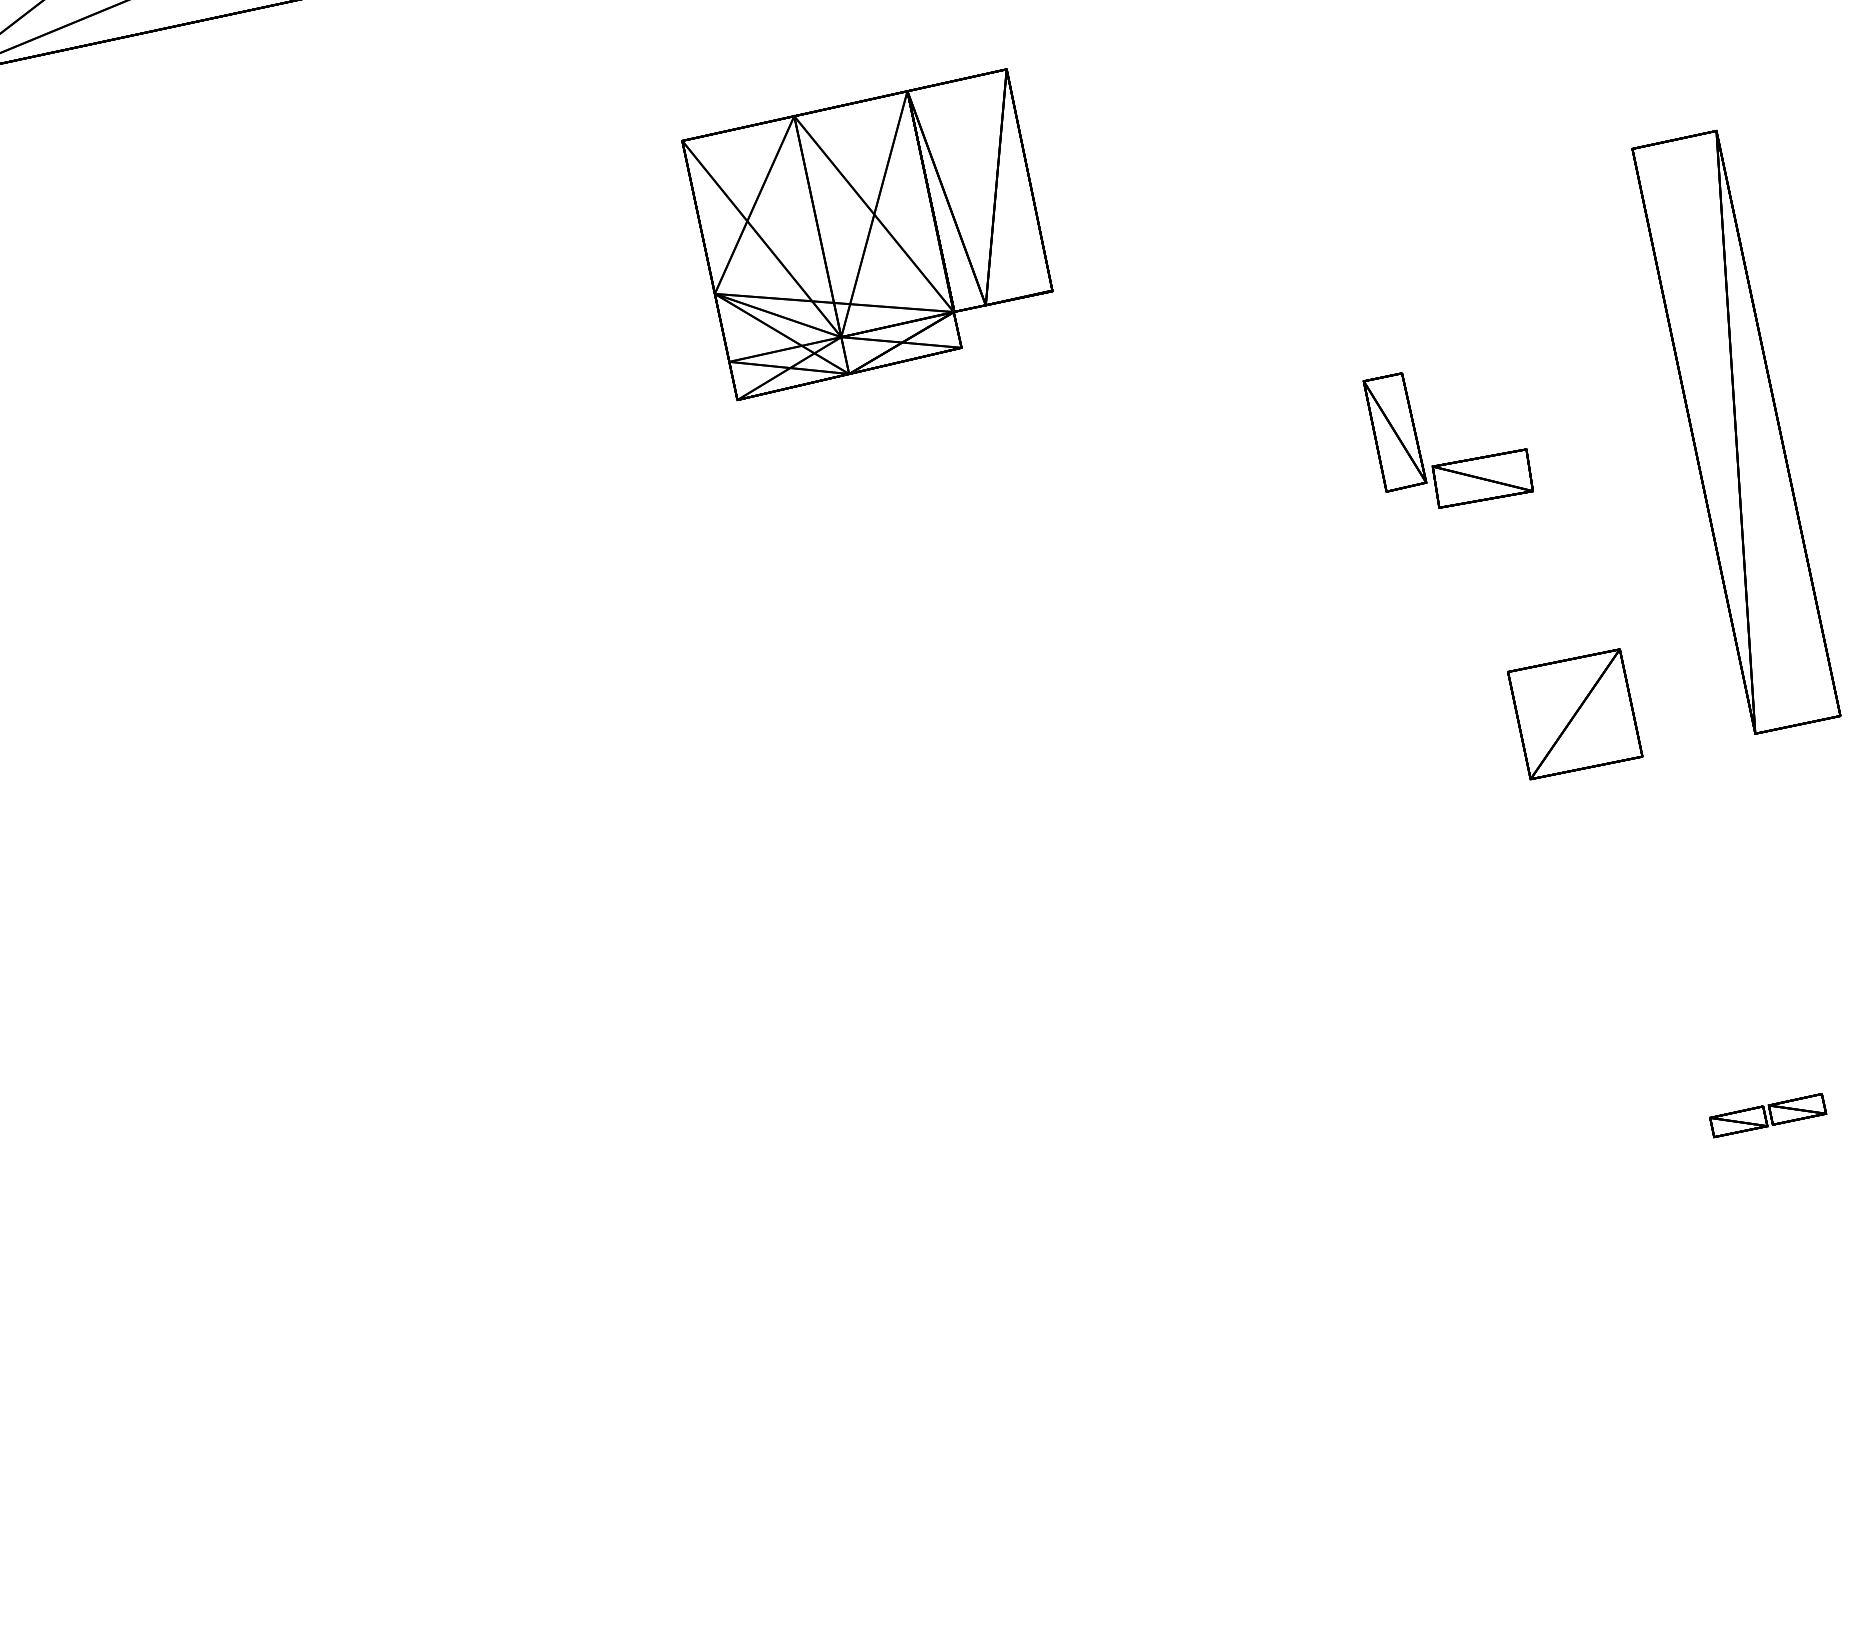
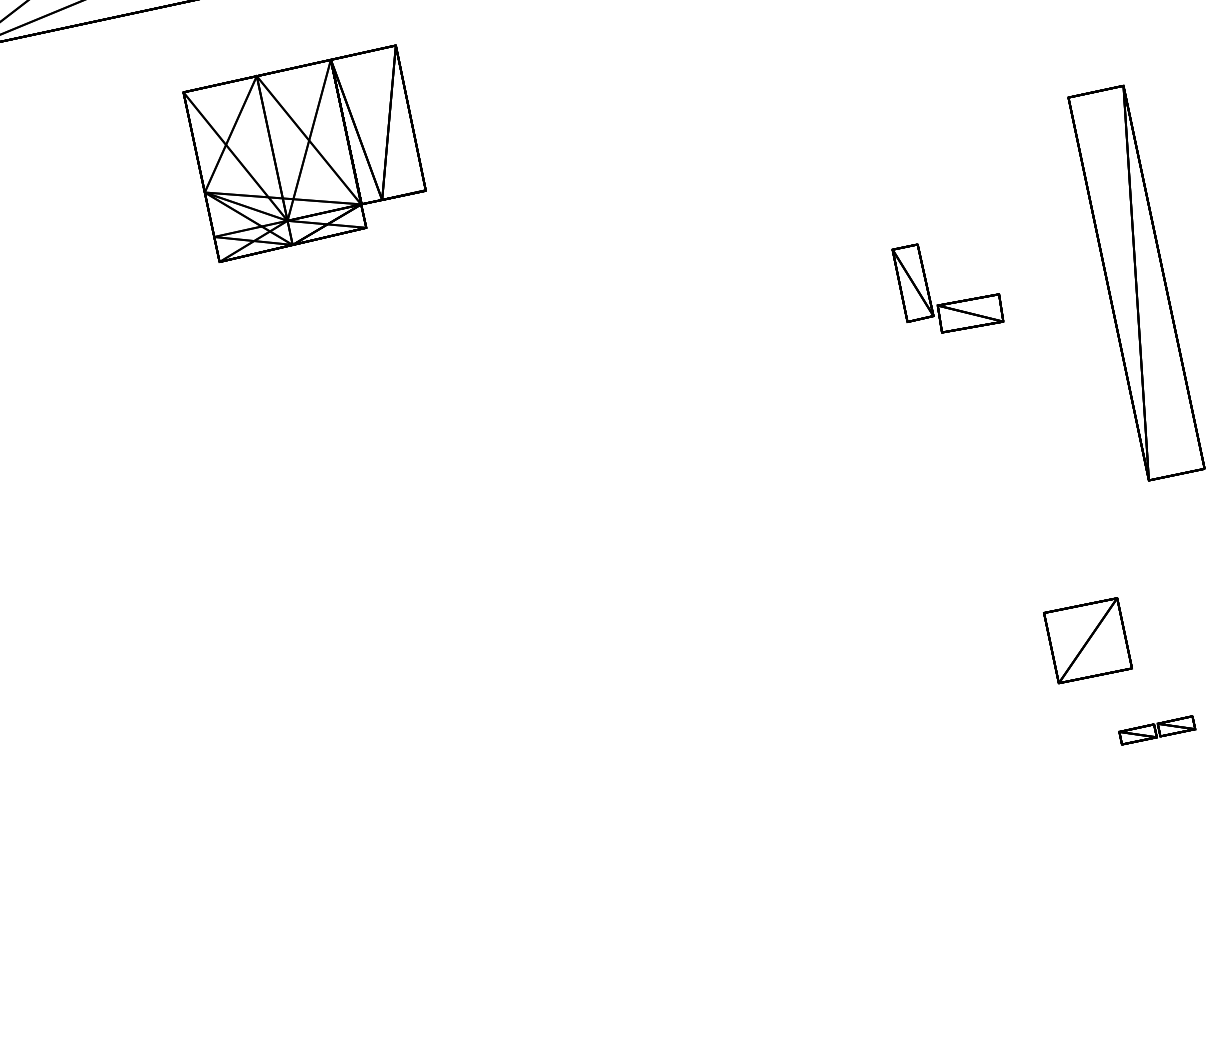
part: (867, 234) -> (304, 153), moved
part: (1574, 713) -> (1087, 640), moved

